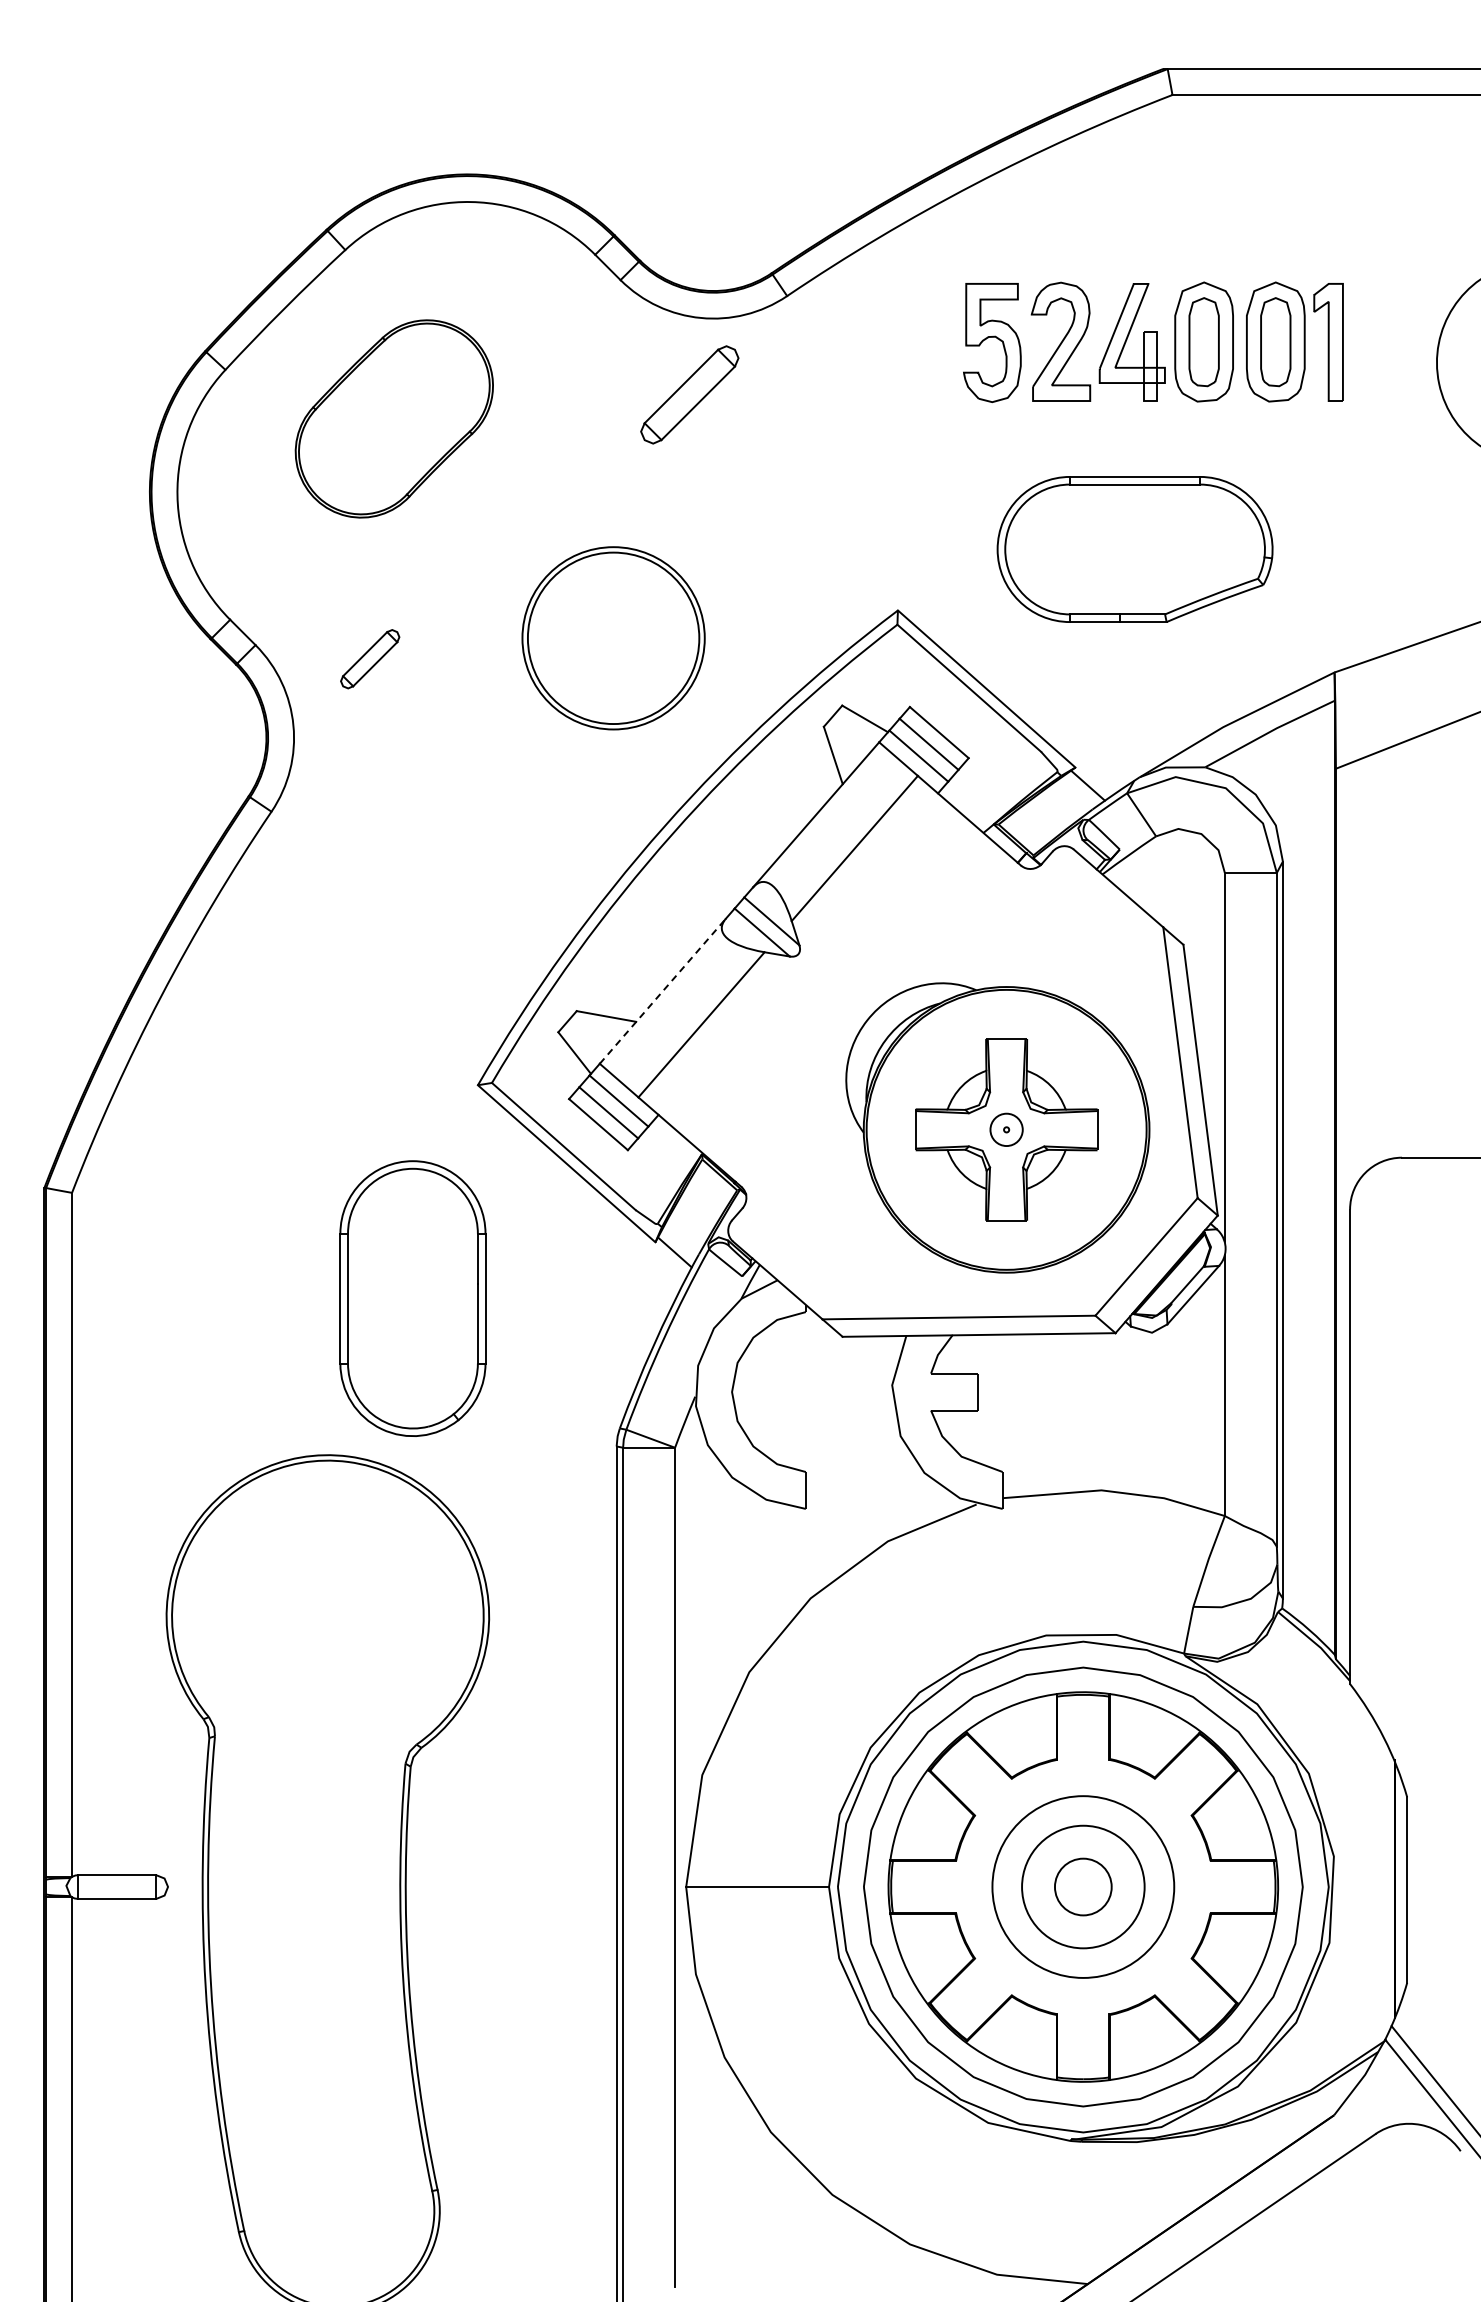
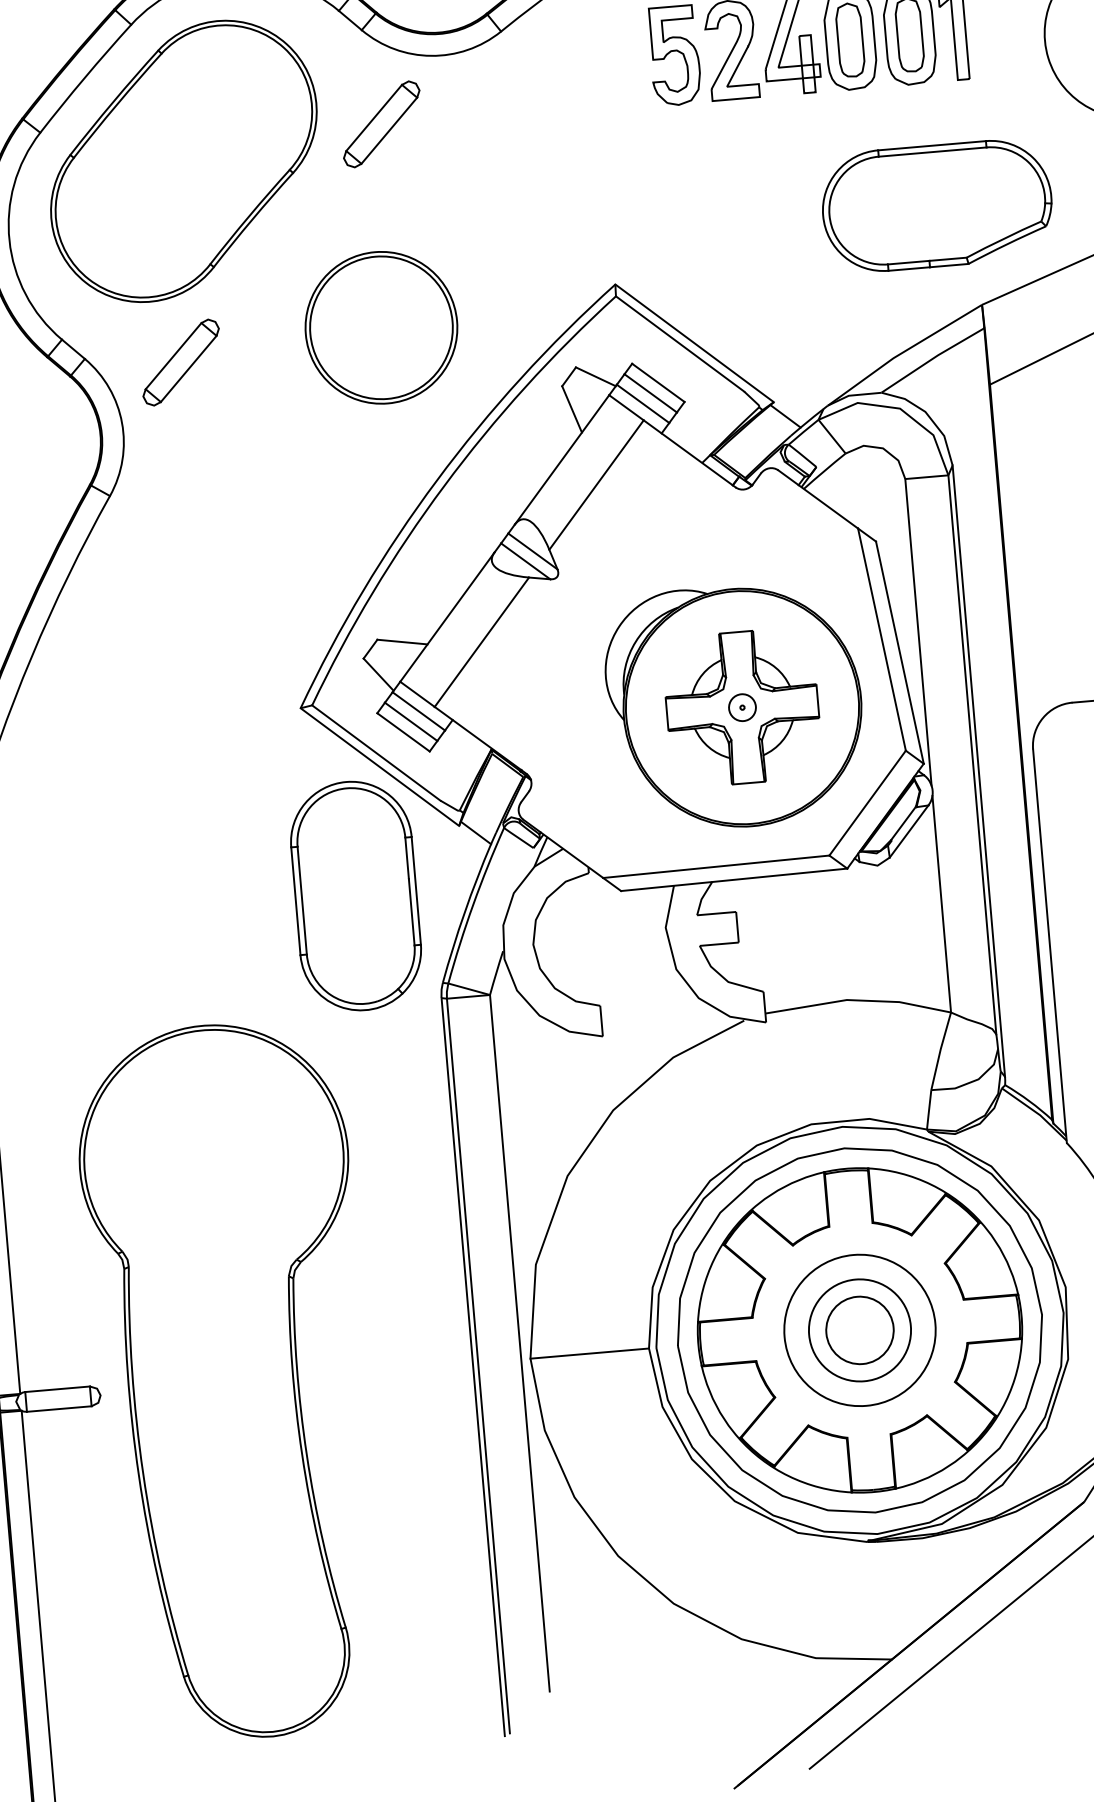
part: (689, 394) -> (381, 124), moved
part: (394, 418) -> (184, 161), size x1.67
part: (1134, 549) -> (936, 205), moved
part: (369, 658) -> (180, 361), size x1.67
line: (663, 990) -> (447, 616), dashed -> solid
part: (412, 1298) -> (355, 895), moved
circle: (1082, 1886) -> (859, 1330), size x1.43

